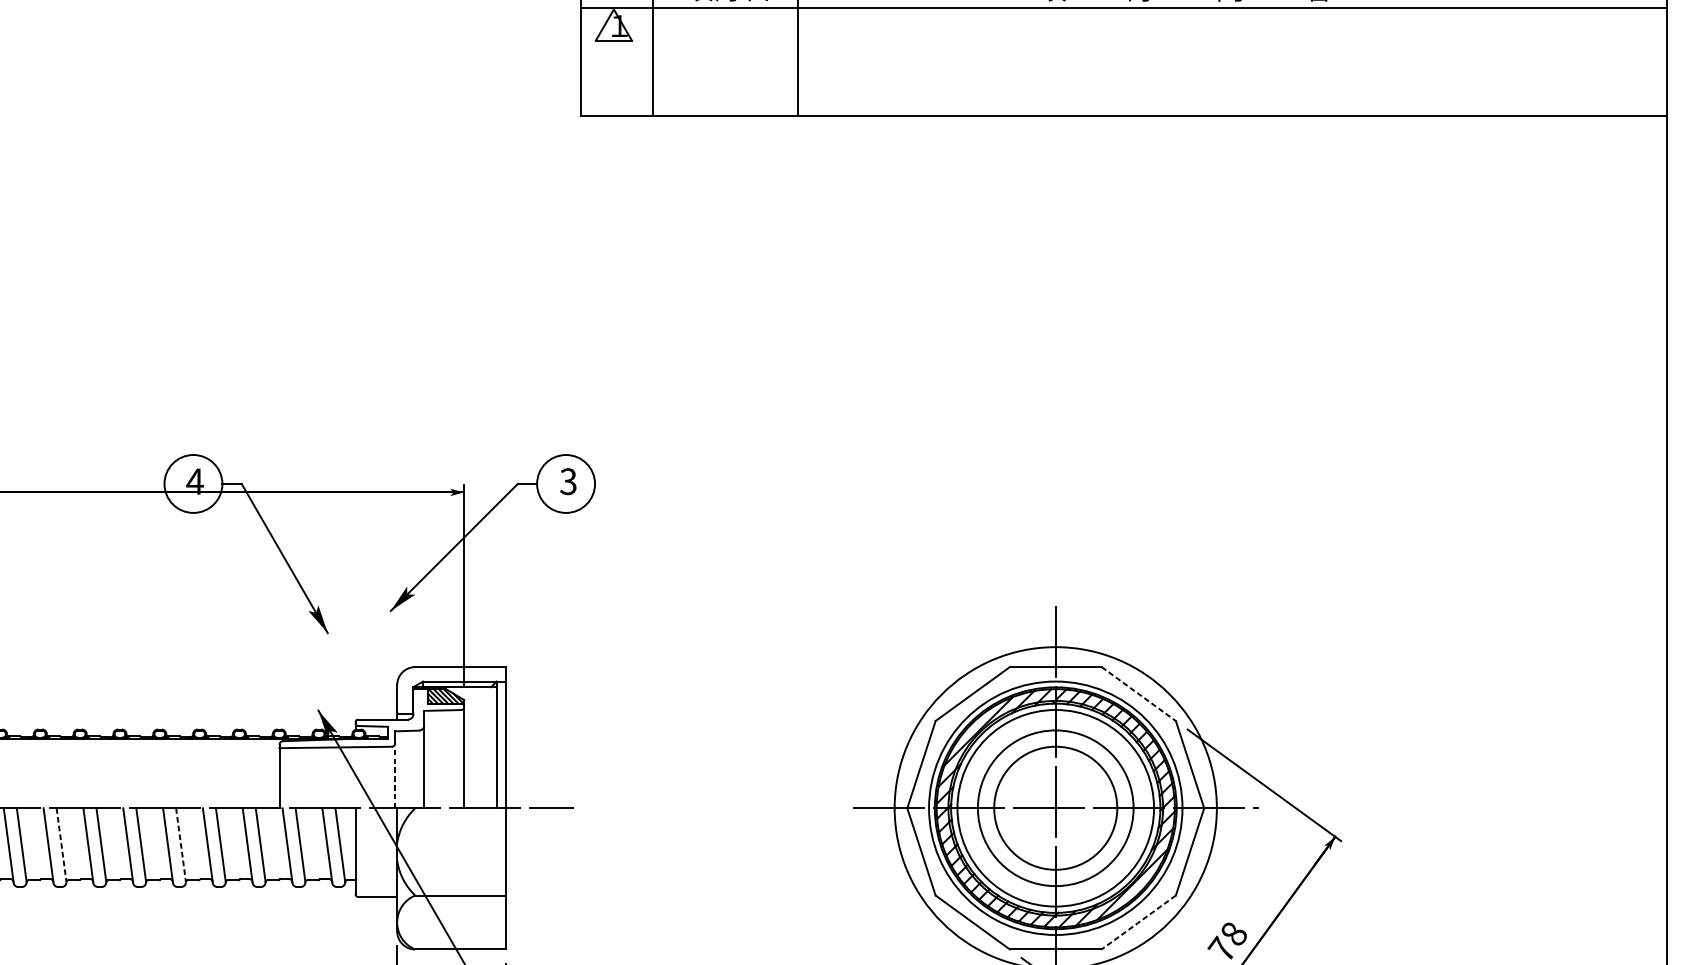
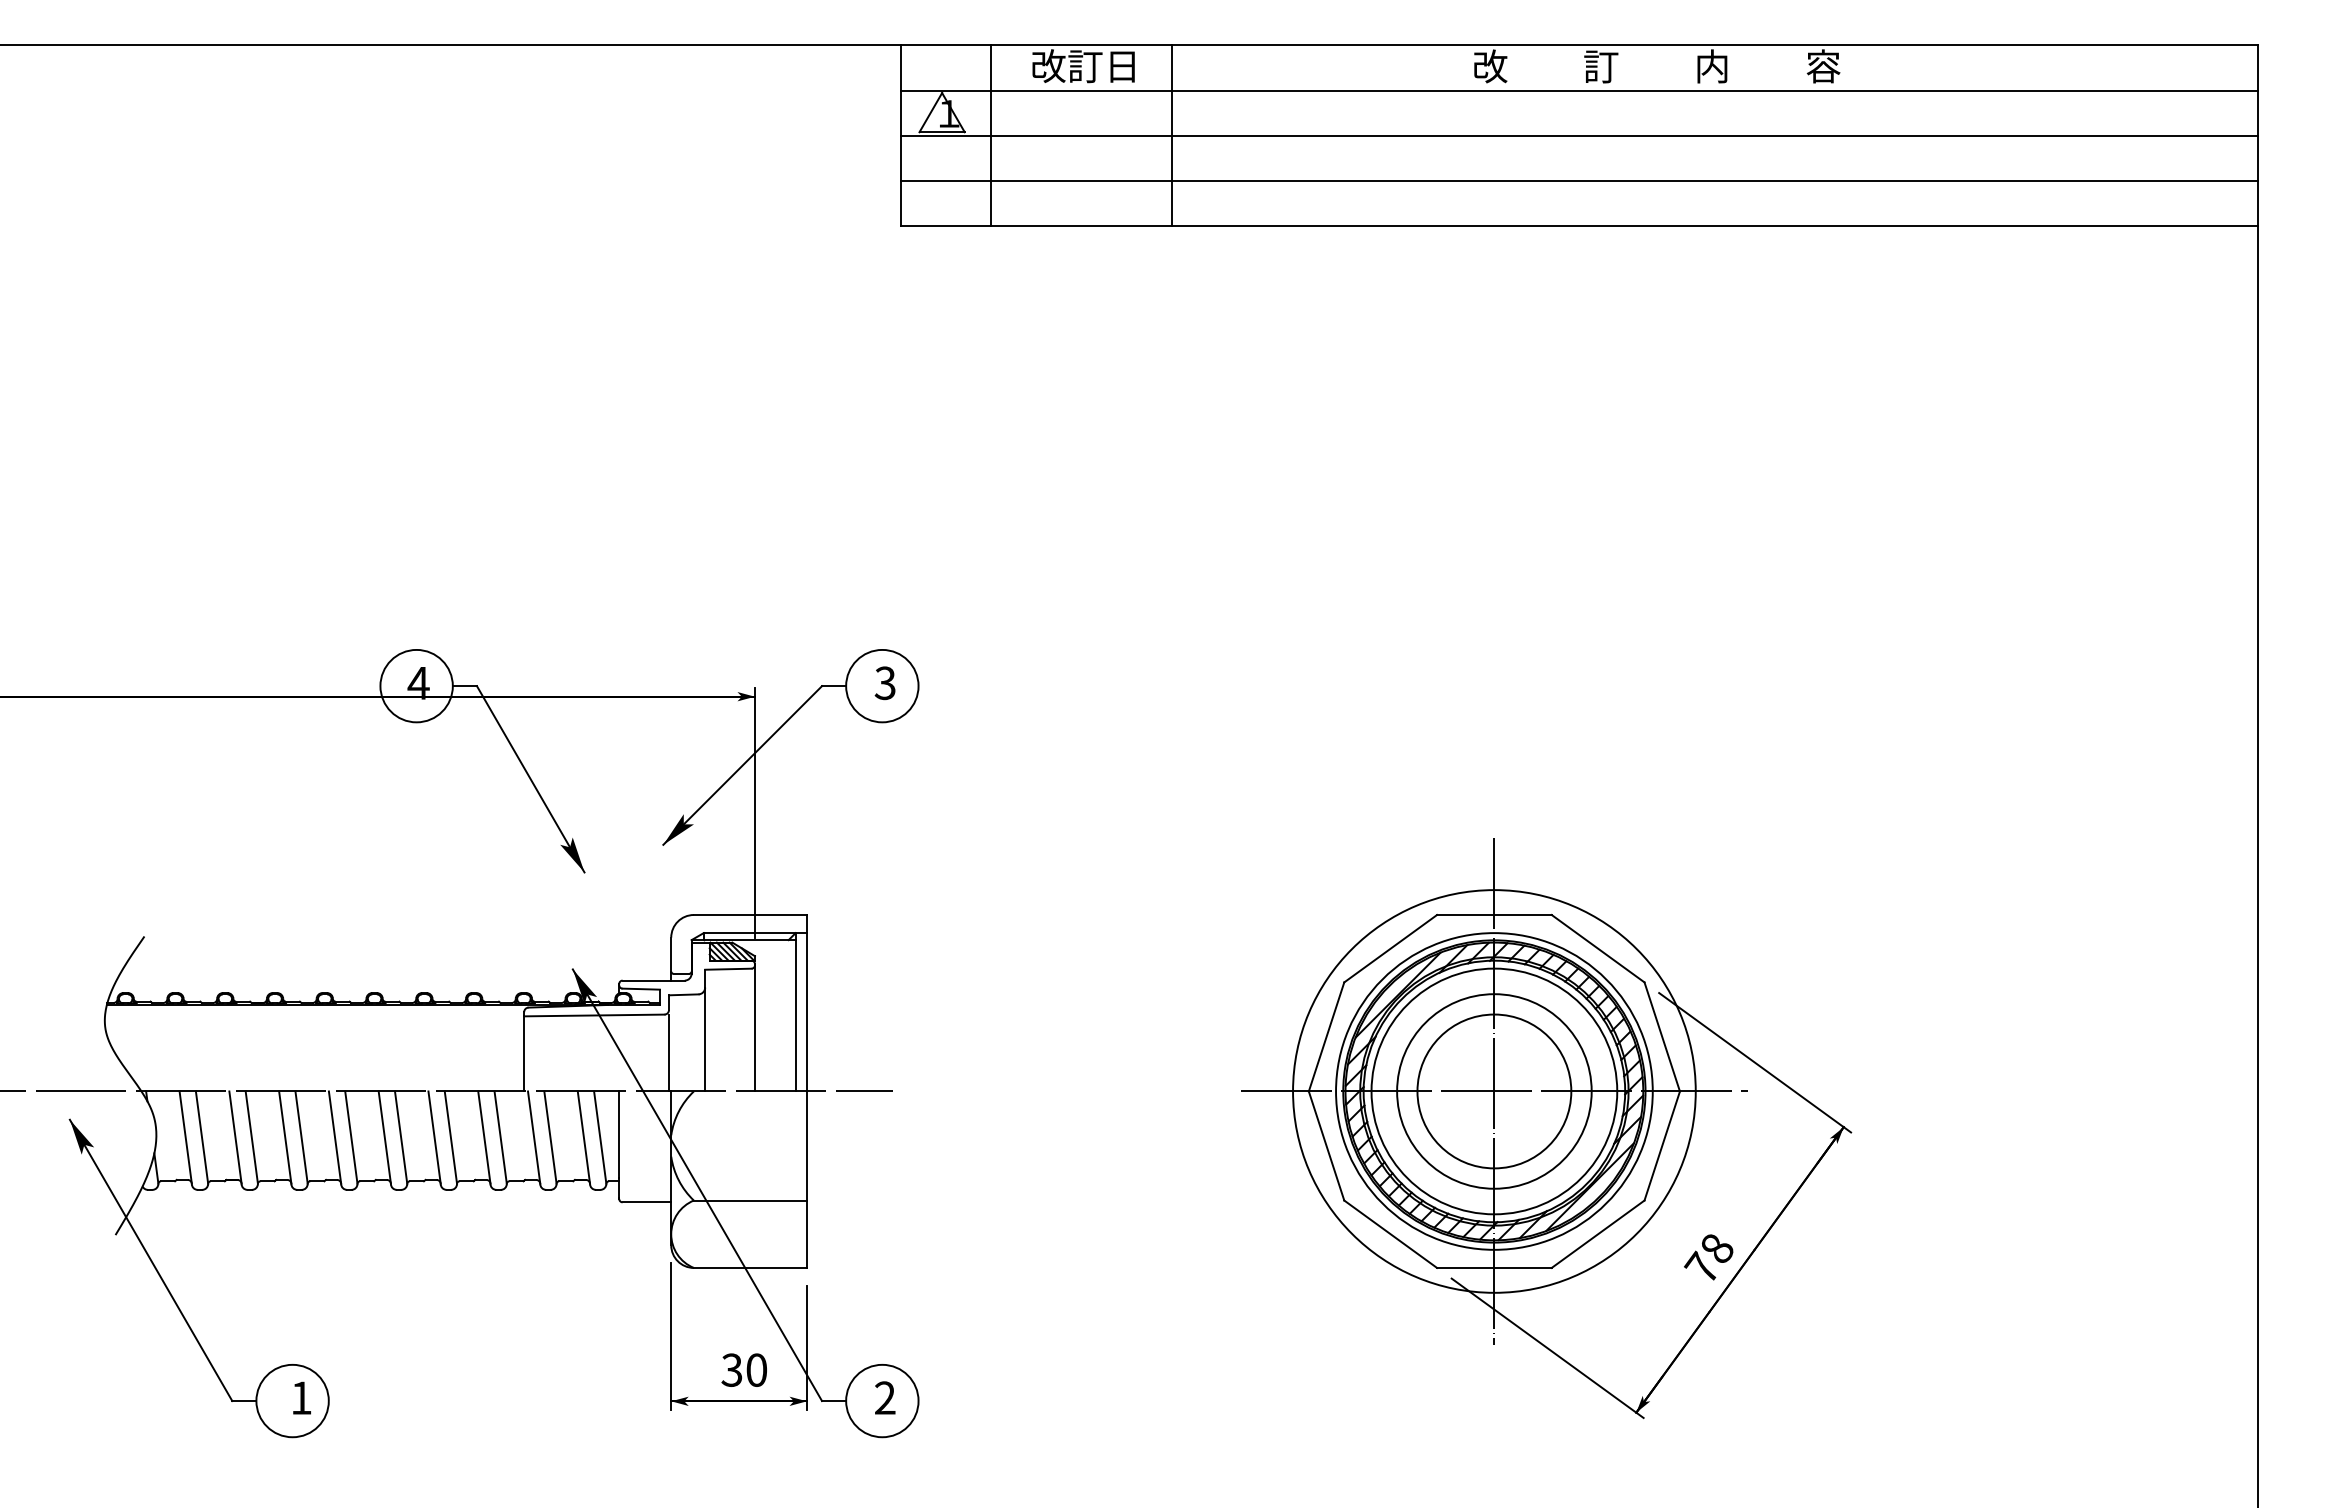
line: (1123, 43) -> (1579, 135), added
line: (1123, 80) -> (1579, 181), added
line: (1139, 693) -> (1598, 948), dashed -> solid
line: (394, 777) -> (668, 1052), dashed -> solid
line: (61, 845) -> (251, 1137), dashed -> solid
line: (181, 845) -> (401, 1137), dashed -> solid
line: (1138, 922) -> (1597, 1234), dashed -> solid

